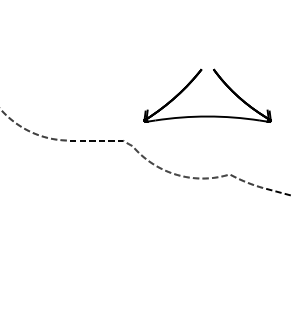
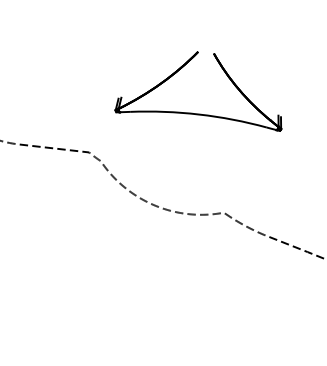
part: (221, 81) -> (222, 70), moved

